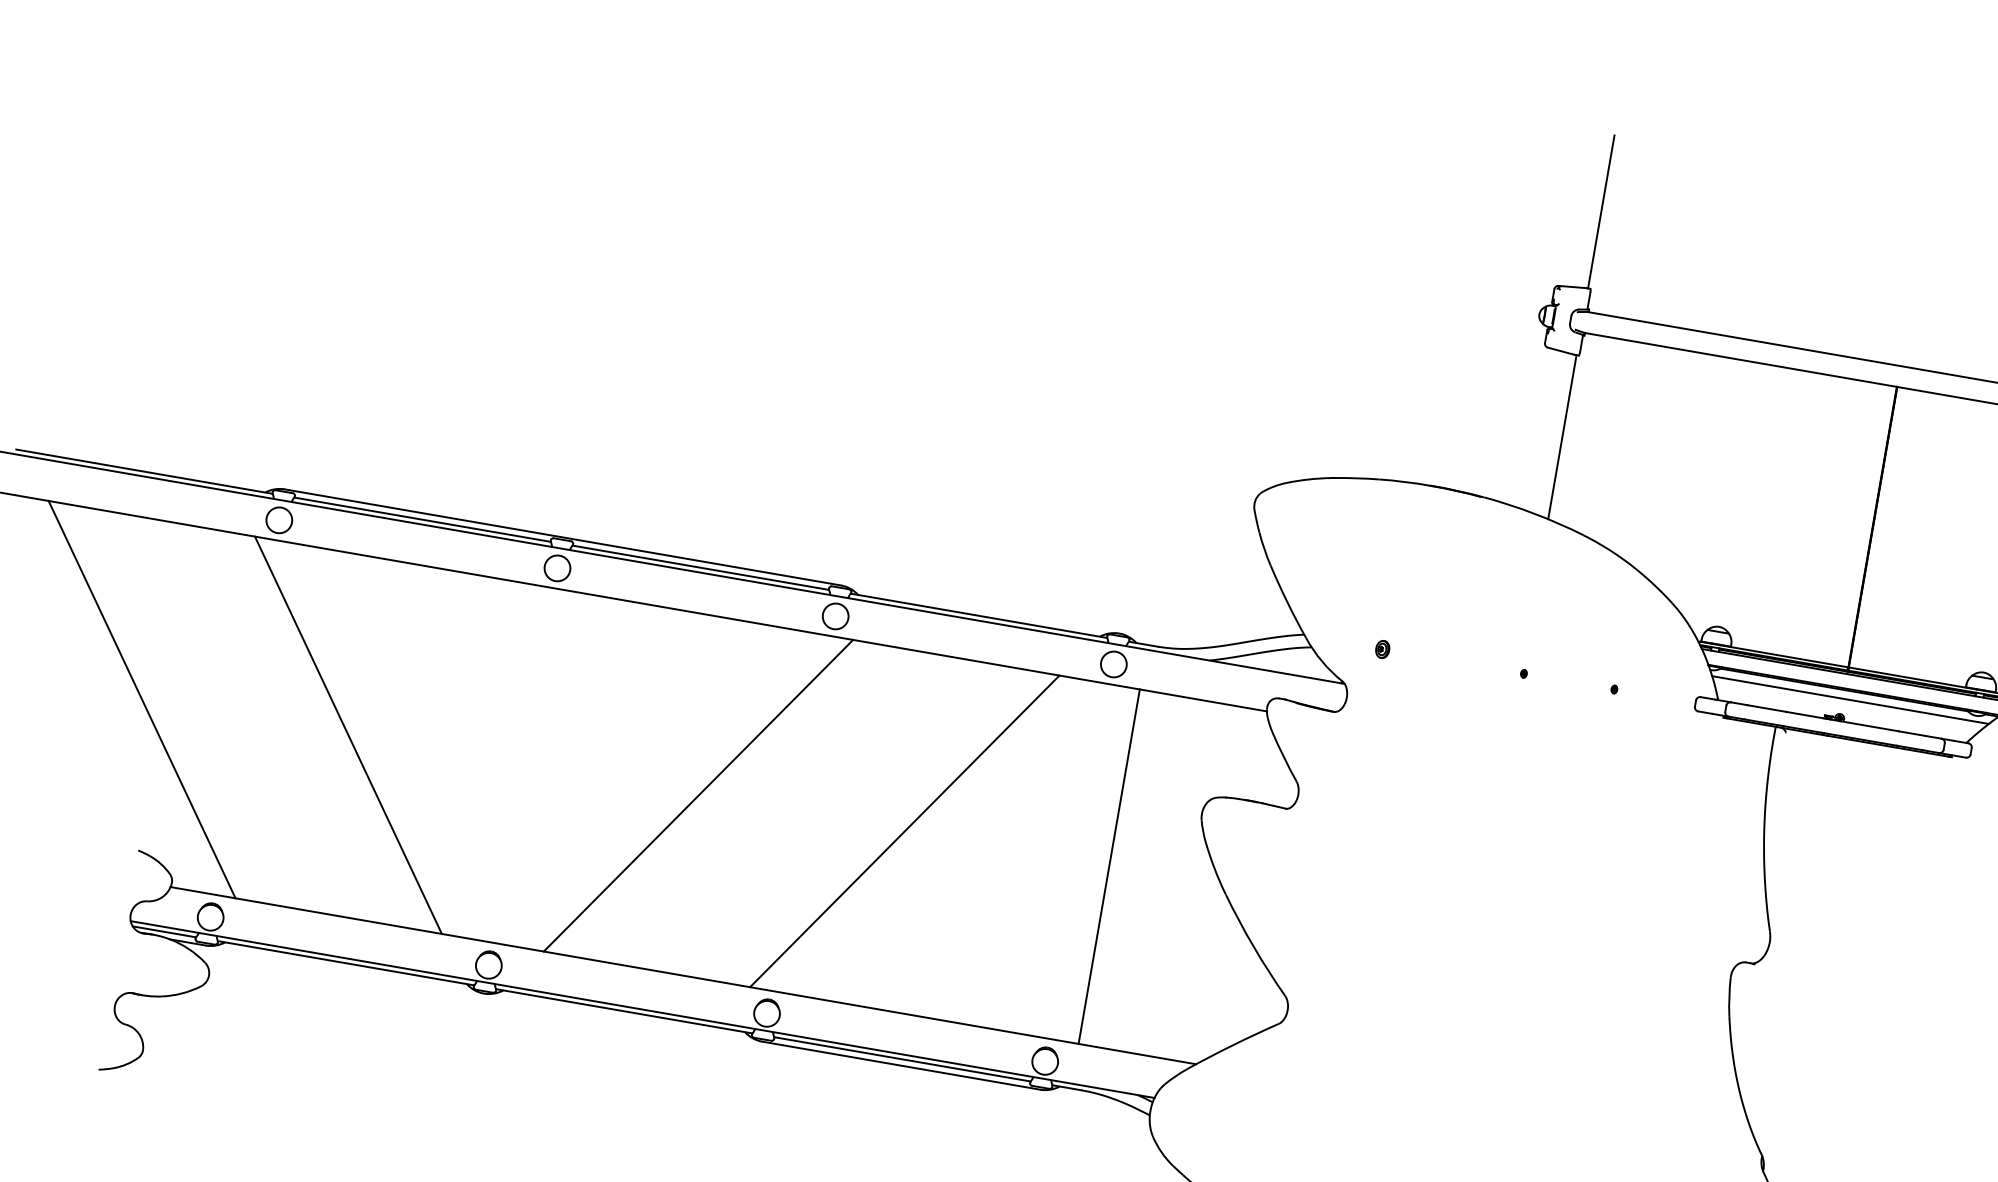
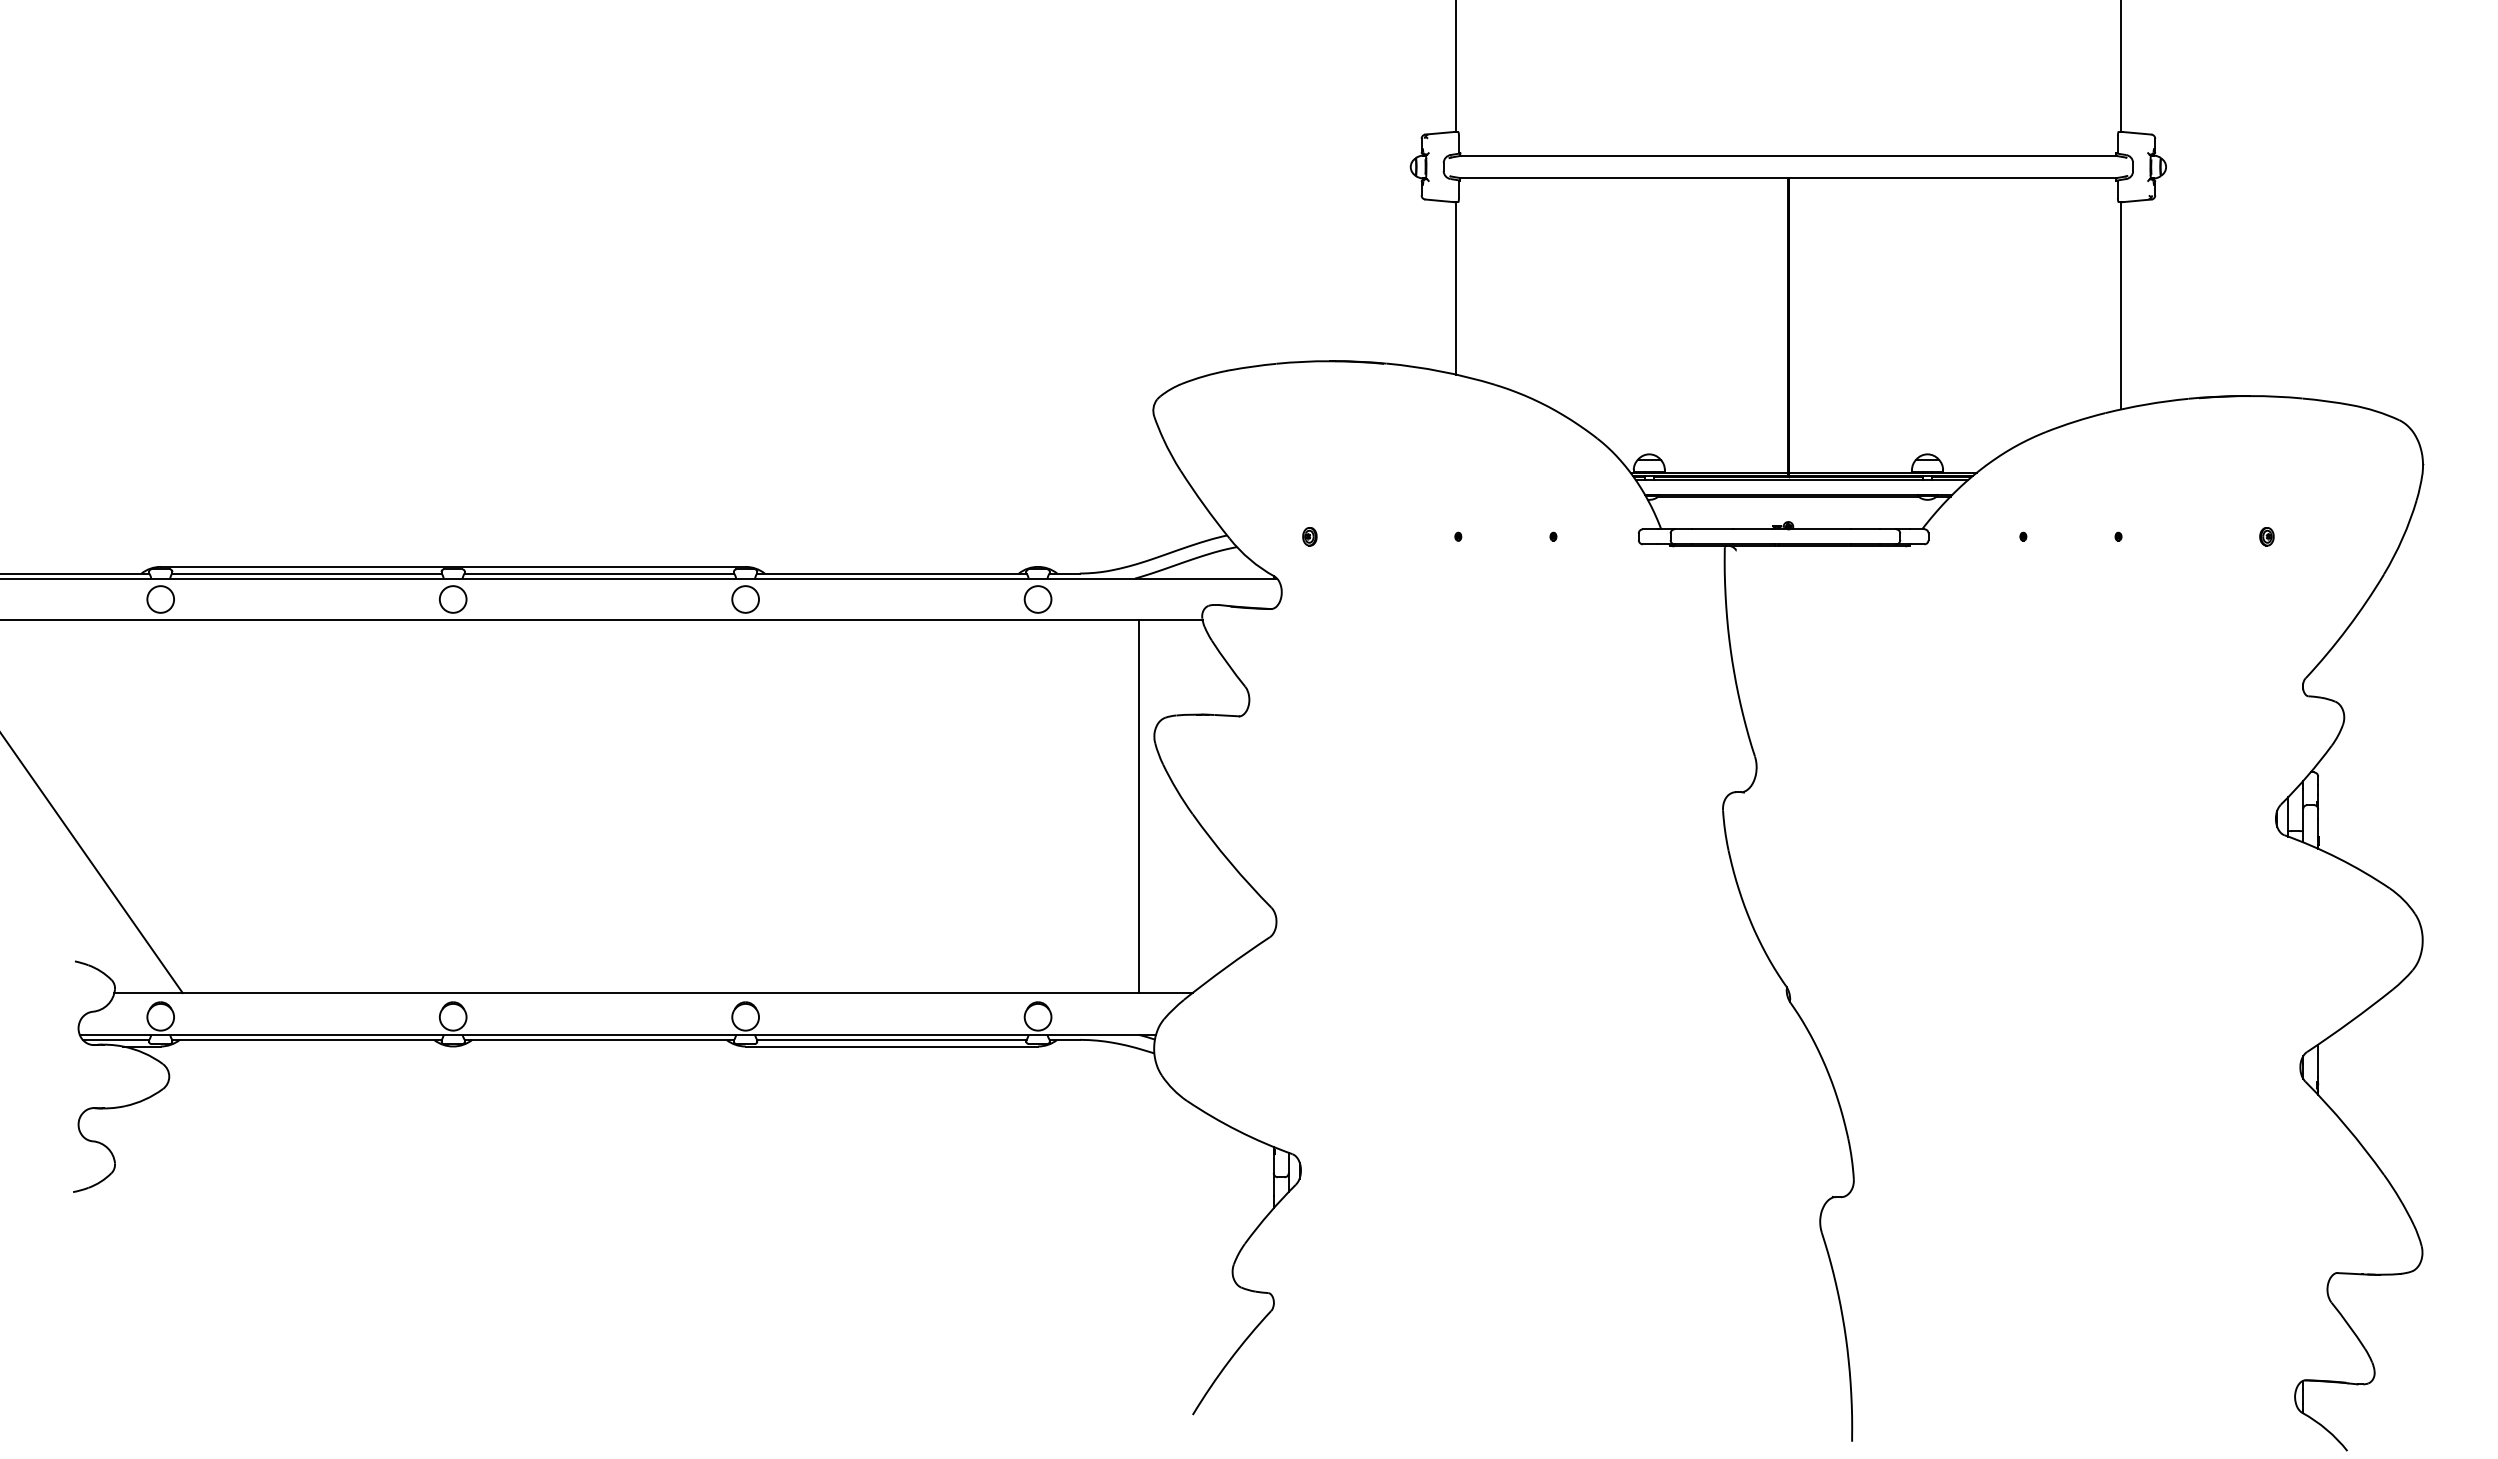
line: (1849, 699) -> (1795, 505), removed
line: (347, 734) -> (268, 806), removed
line: (697, 795) -> (636, 806), removed
line: (904, 831) -> (853, 806), removed
line: (1109, 866) -> (1139, 806), moved

